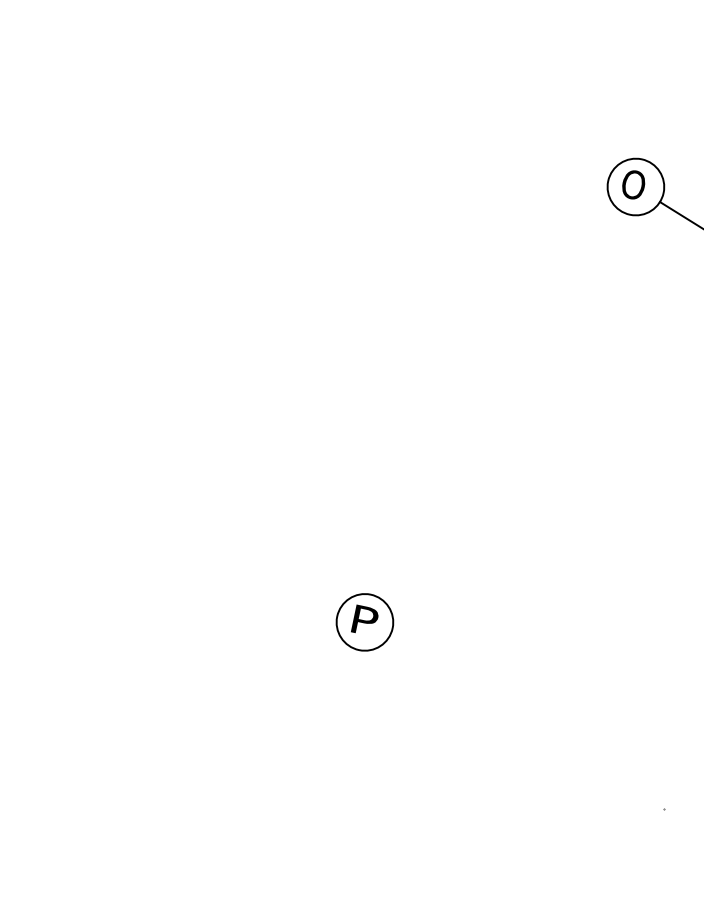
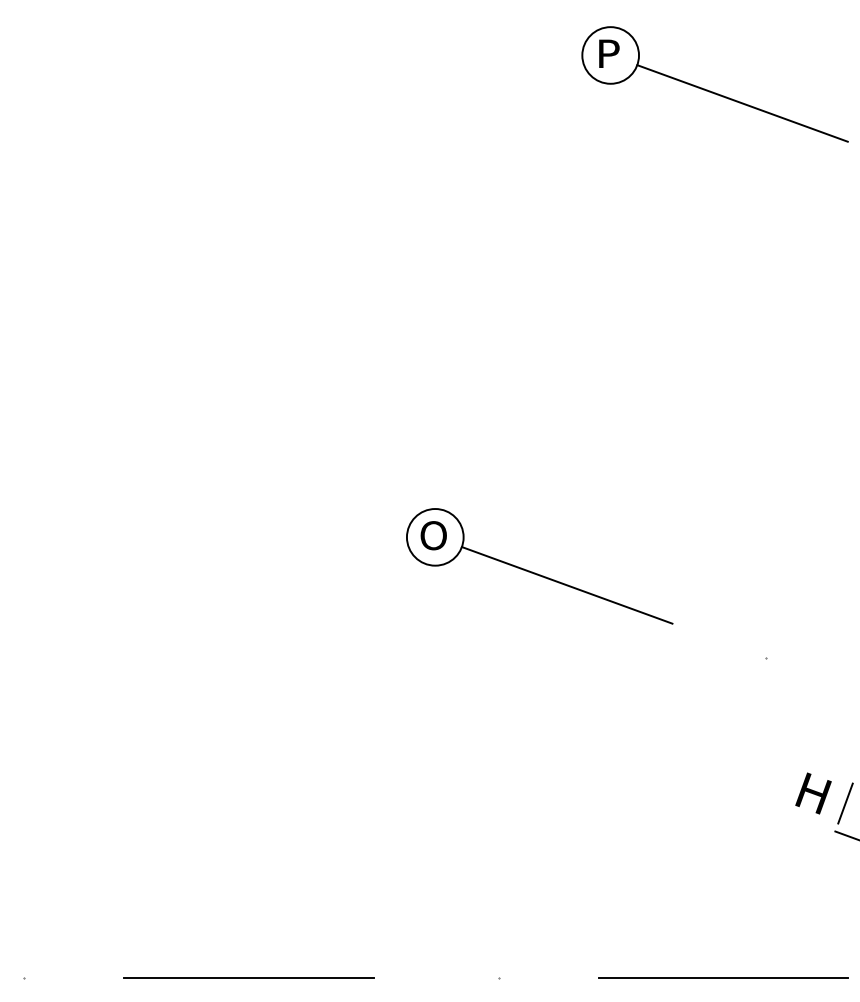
text: (633, 184) -> (607, 53), O -> P
text: (363, 620) -> (433, 535), P -> O
line: (483, 696) -> (566, 585), added

